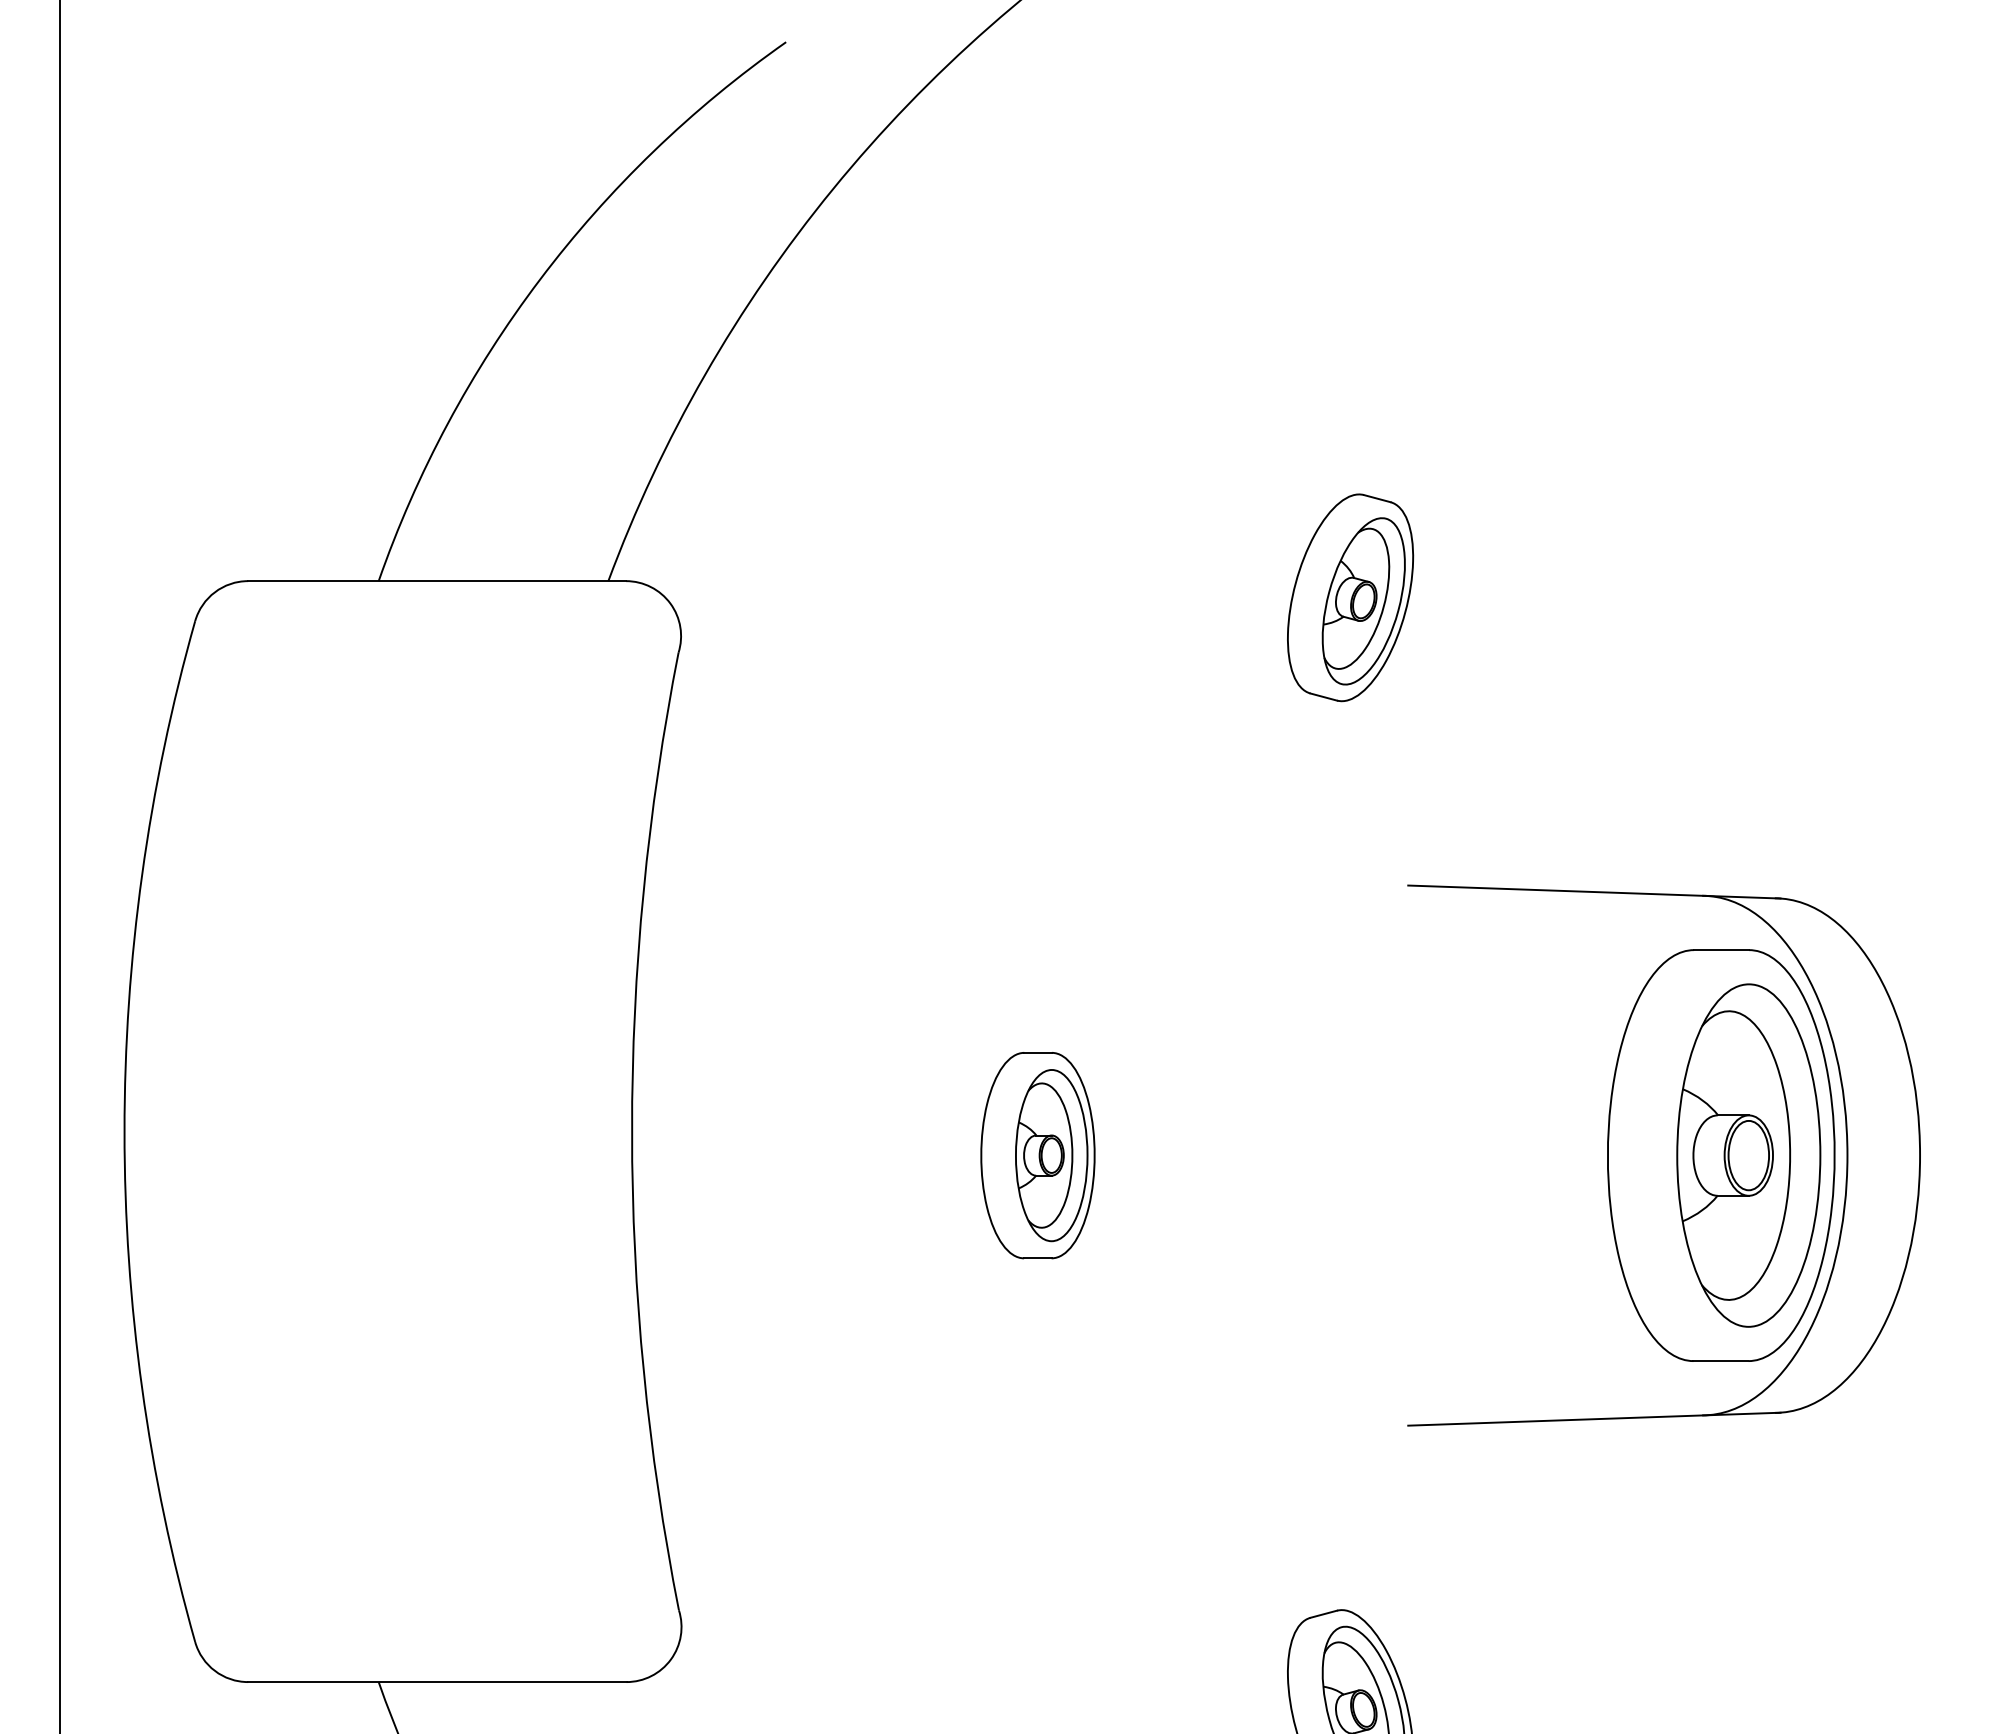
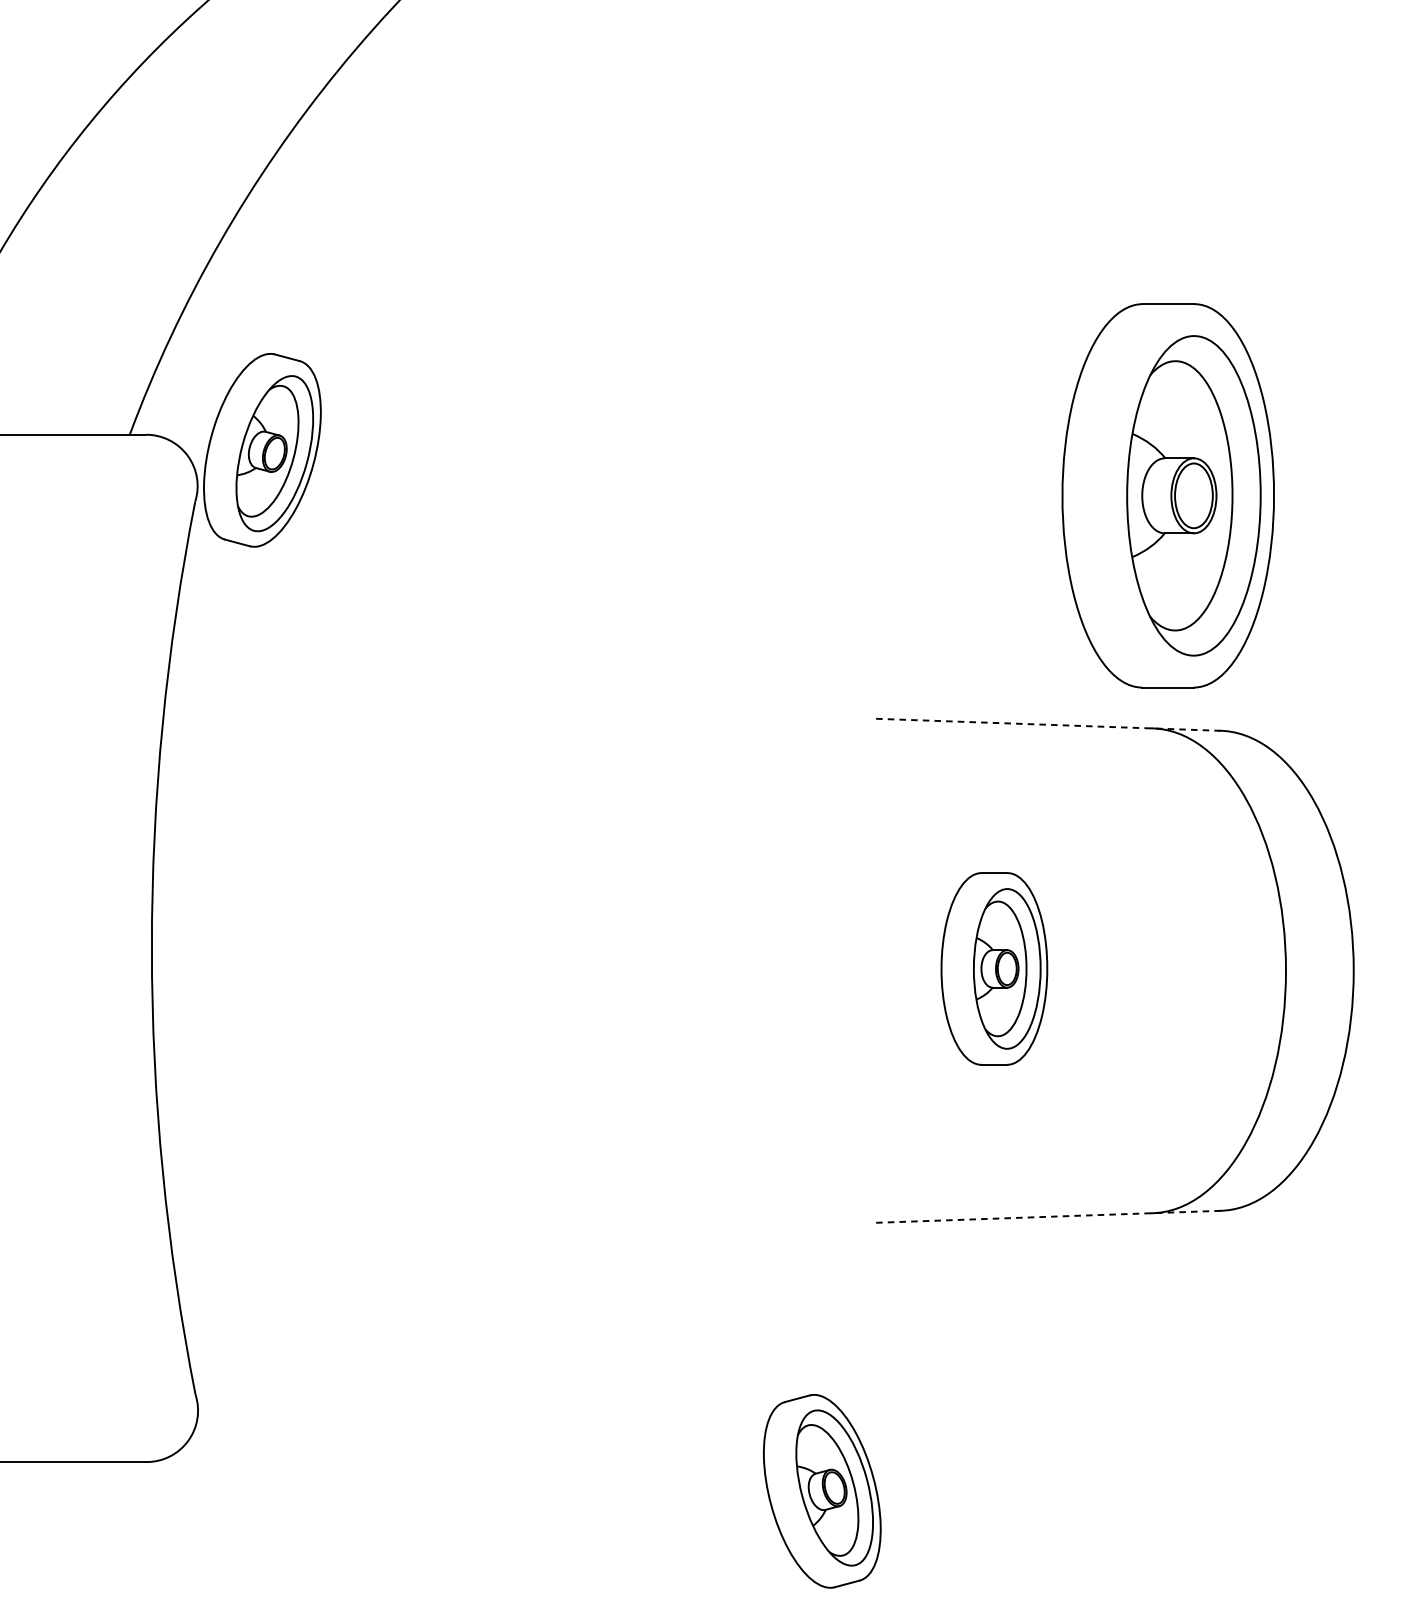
part: (1350, 597) -> (262, 450), moved
line: (1594, 892) -> (1049, 725), solid -> dashed
part: (1037, 1155) -> (993, 968), moved
part: (1721, 1155) -> (1168, 495), moved
line: (1594, 1419) -> (1049, 1217), solid -> dashed

